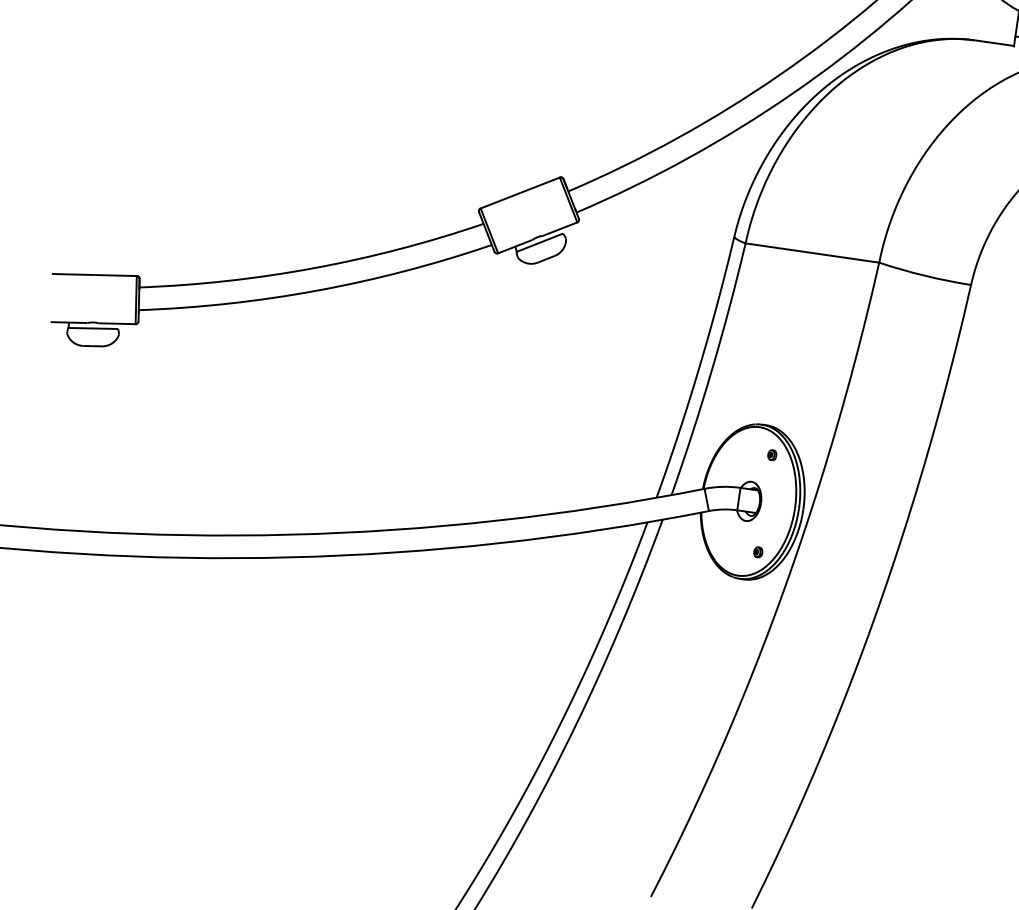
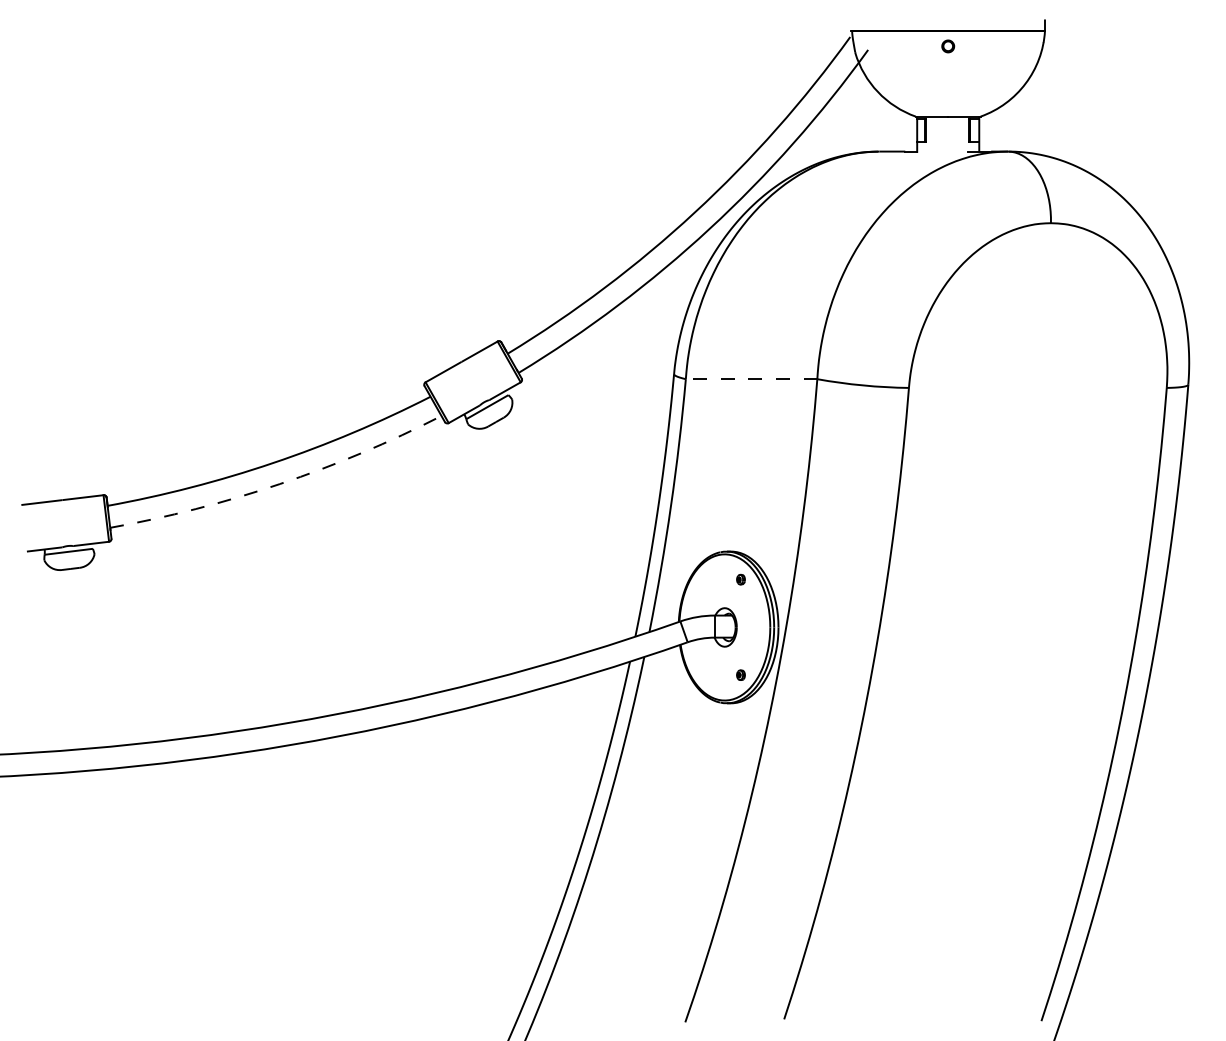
line: (812, 253) -> (751, 379), solid -> dashed
arc: (317, 290) -> (279, 484), solid -> dashed

